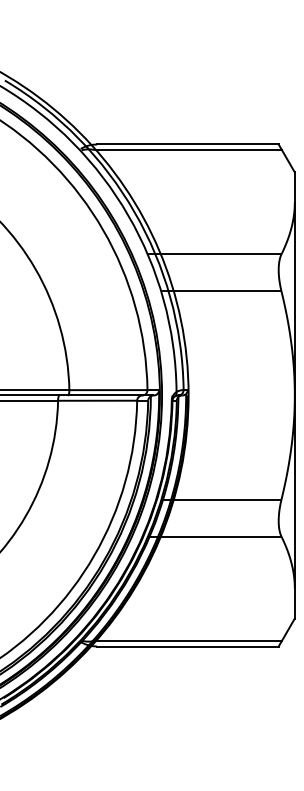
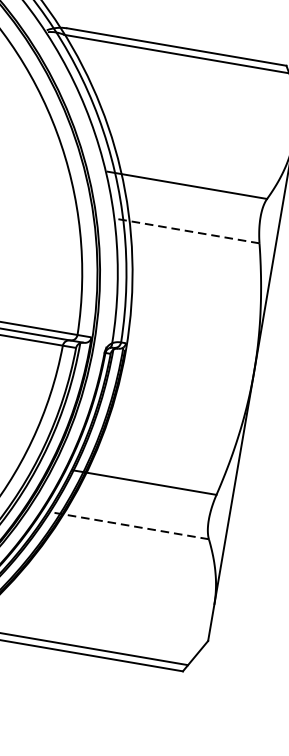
line: (221, 291) -> (187, 231), solid -> dashed
line: (214, 536) -> (128, 525), solid -> dashed

